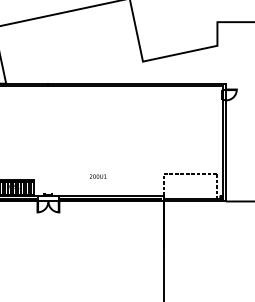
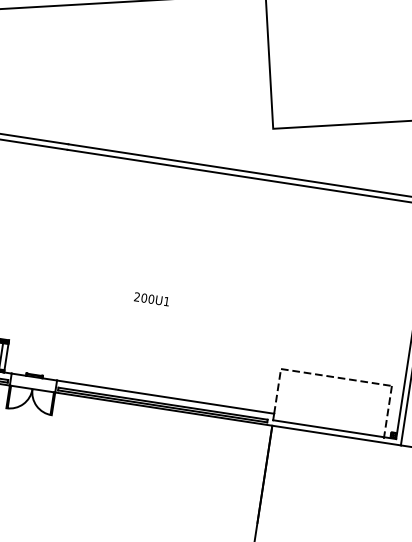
text: (97, 176) -> (150, 298), moved

